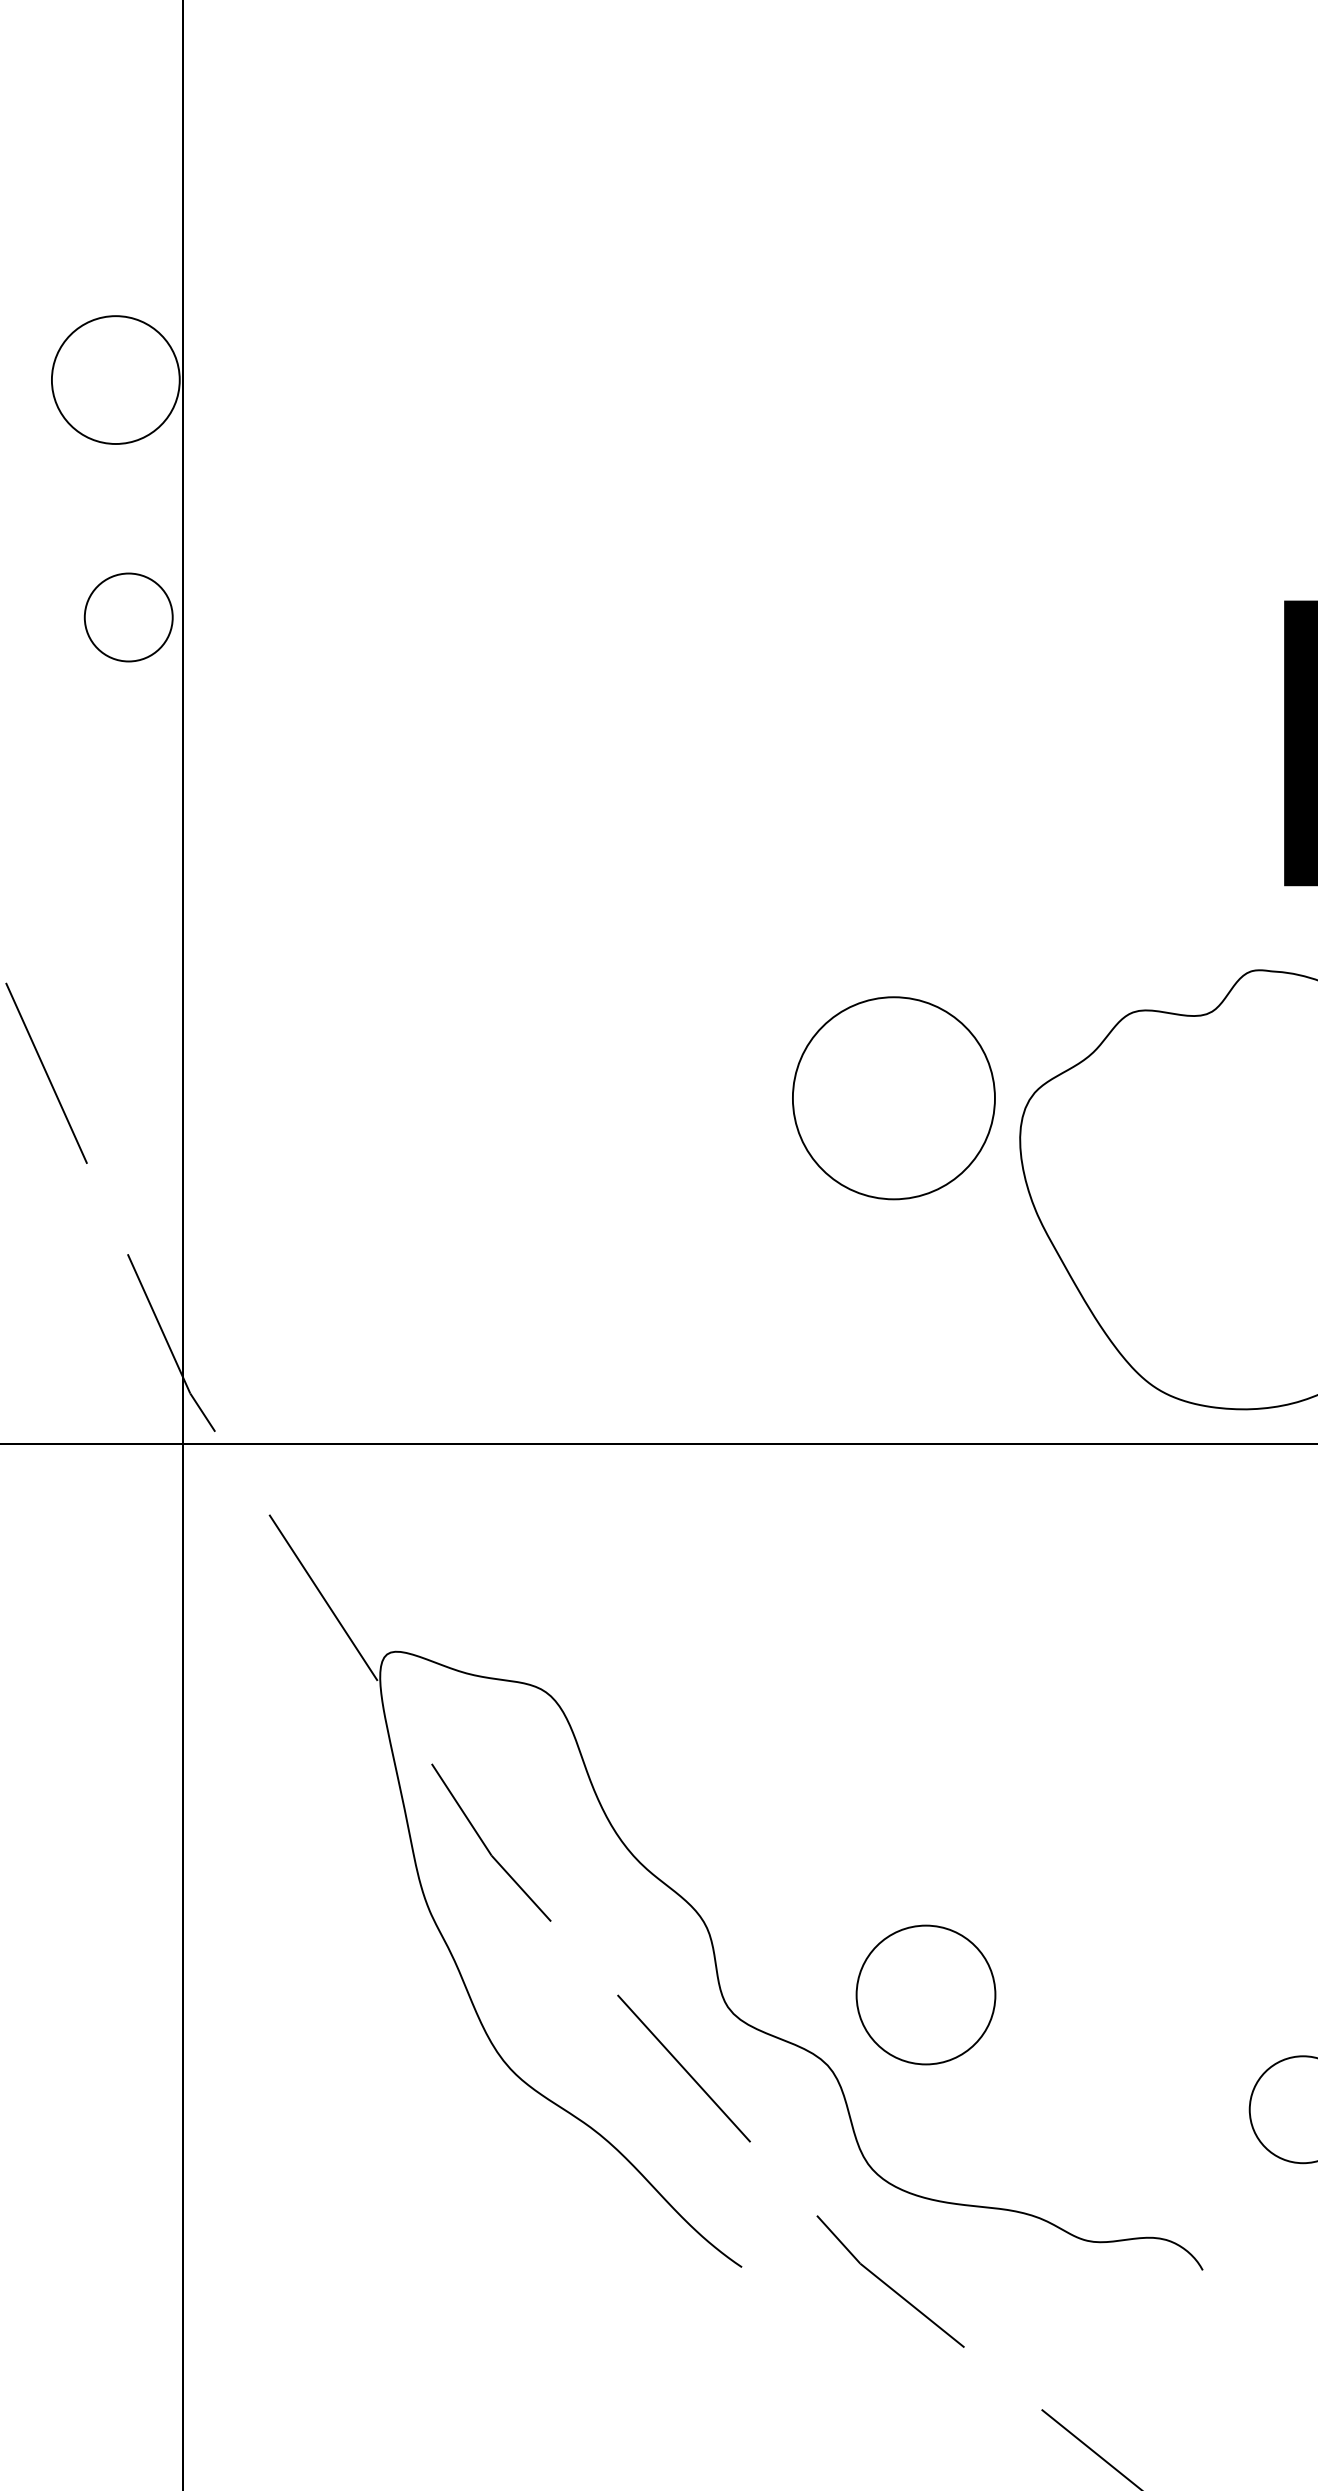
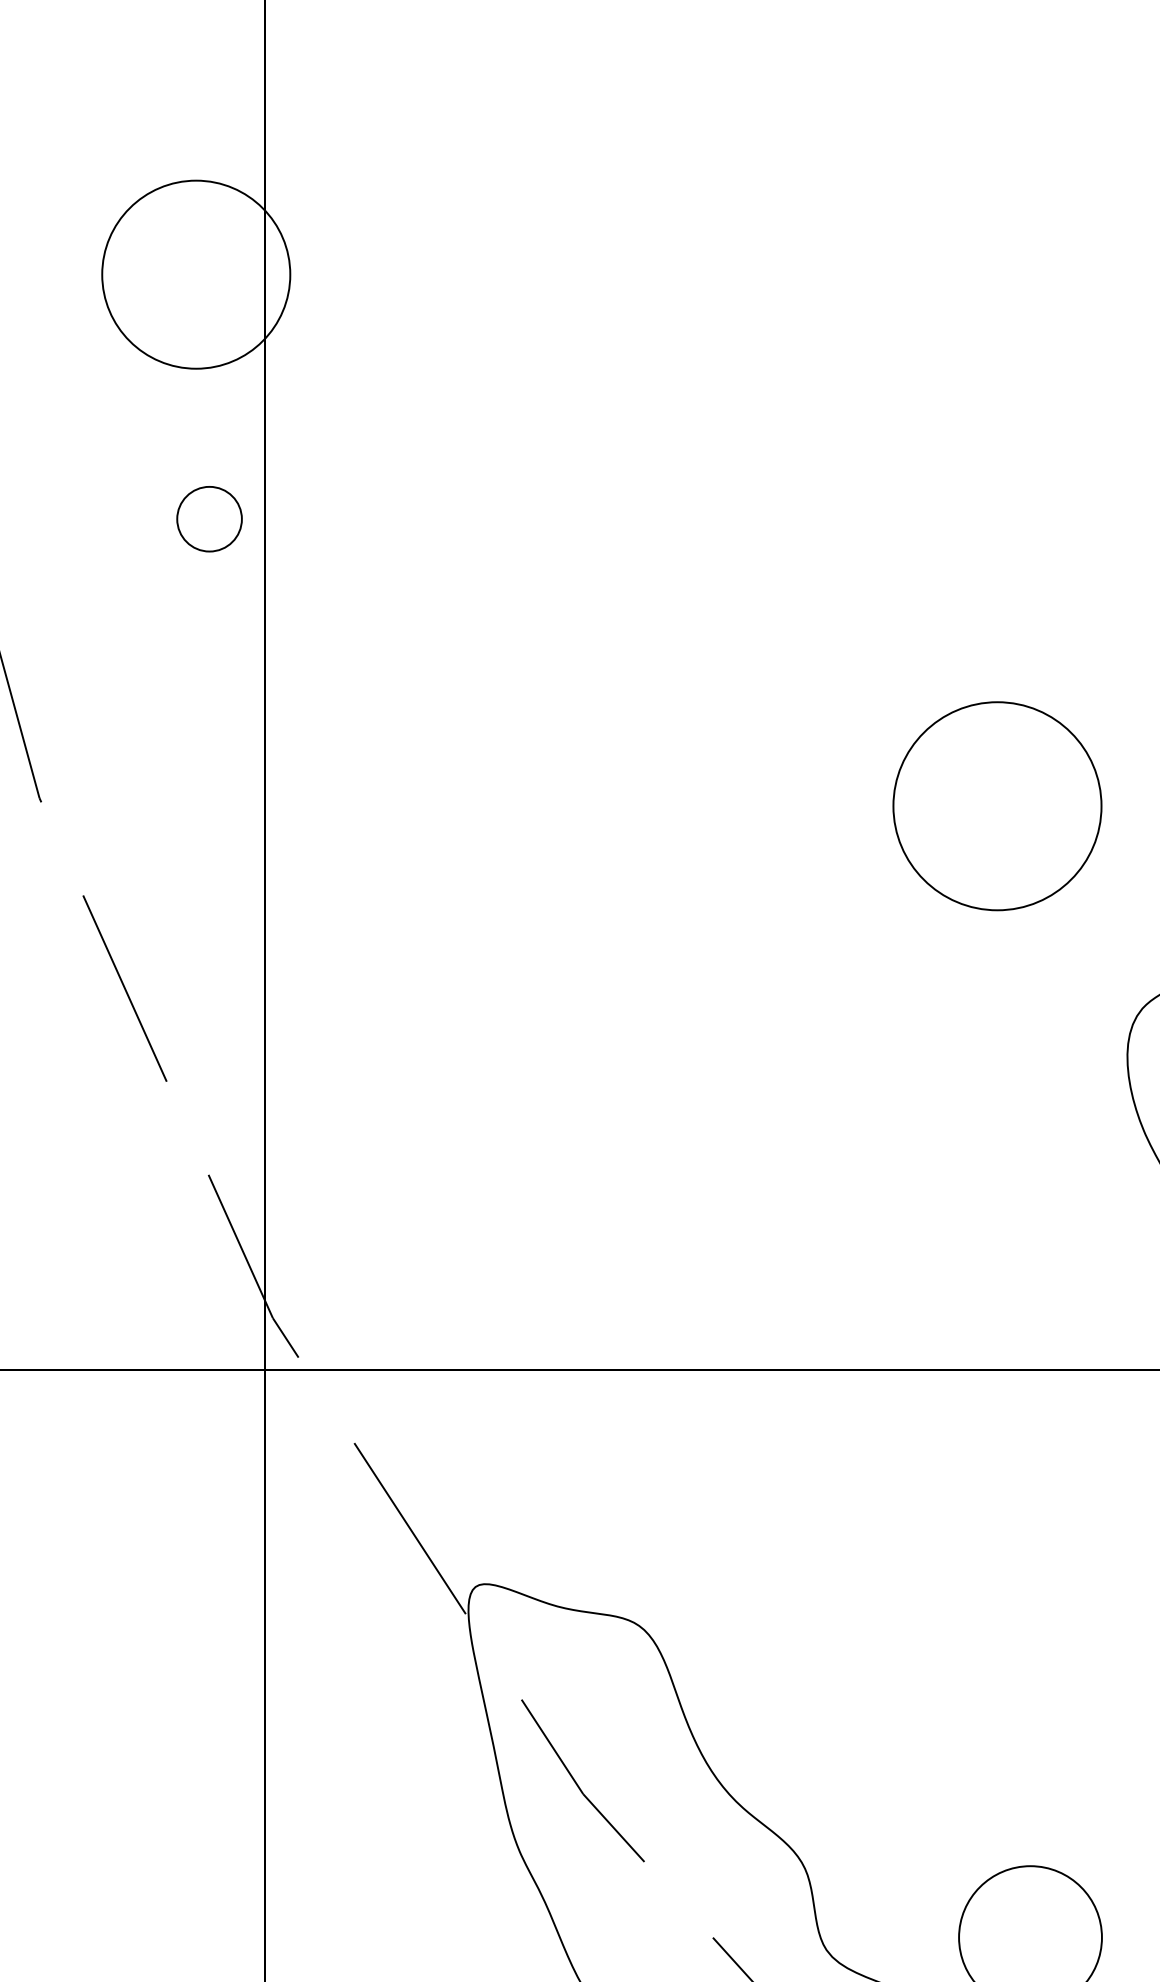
circle: (115, 379) -> (195, 274), size x1.43
circle: (128, 617) -> (209, 519), size x0.71
circle: (893, 1098) -> (997, 806), moved

